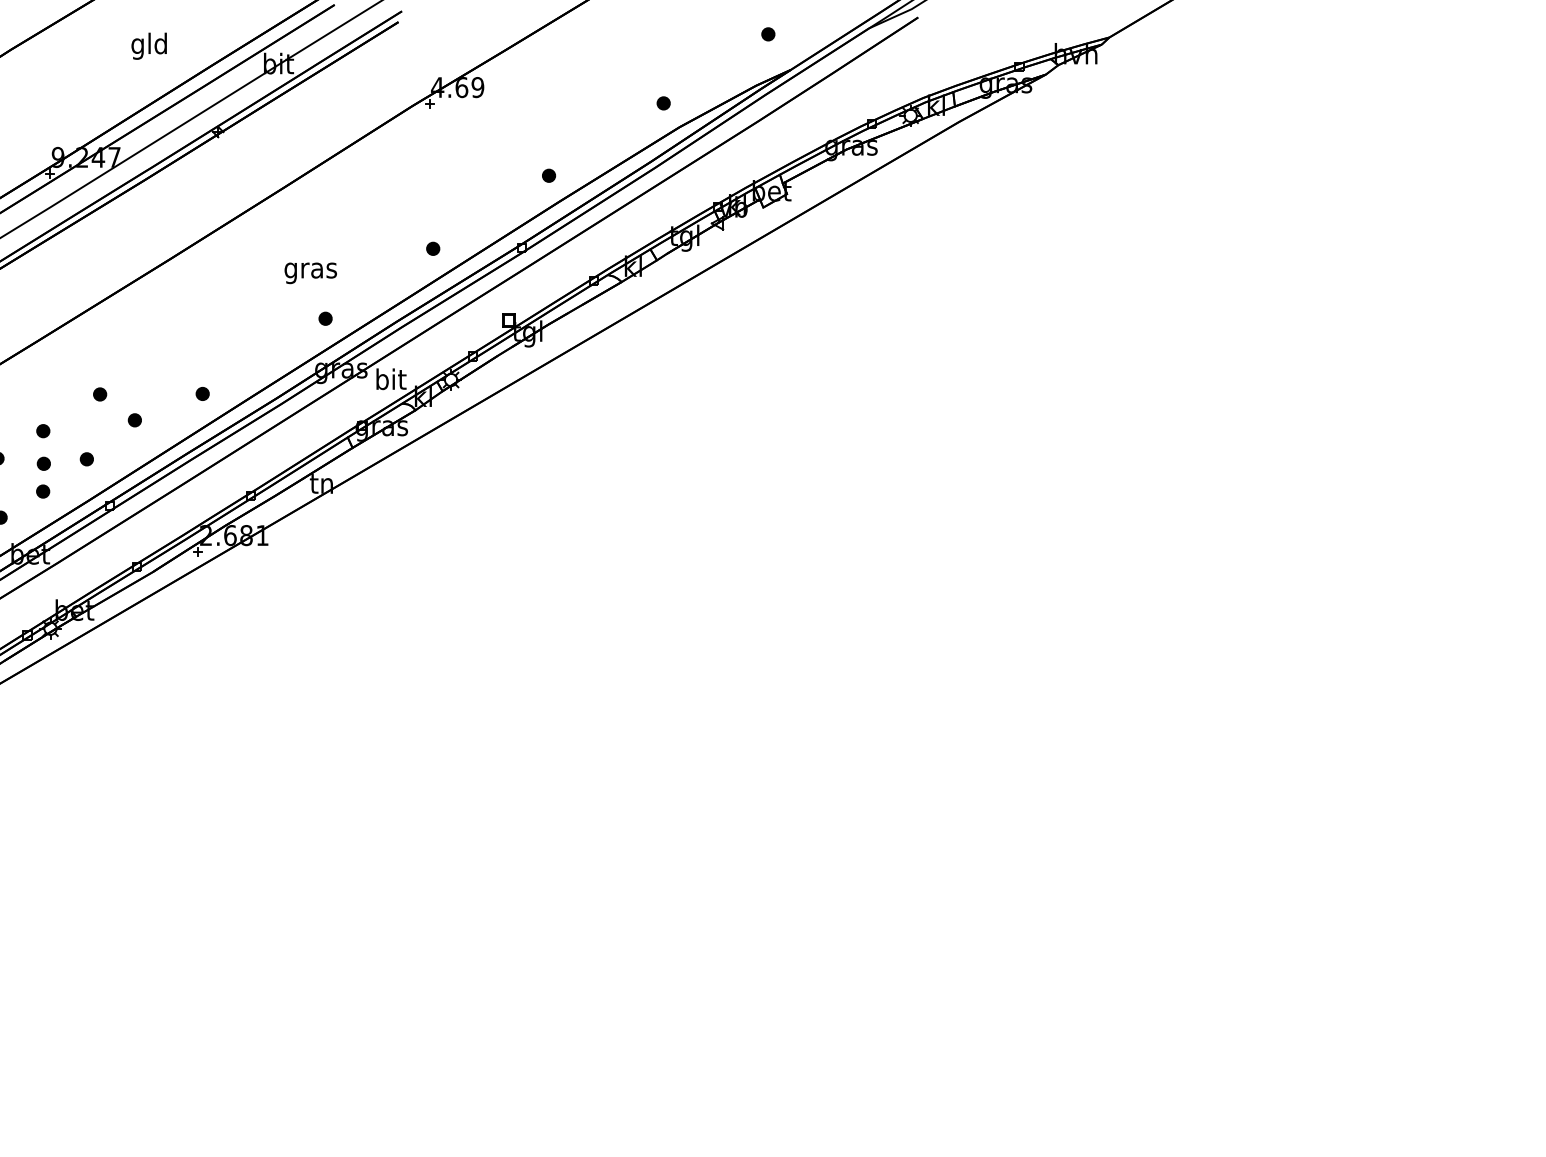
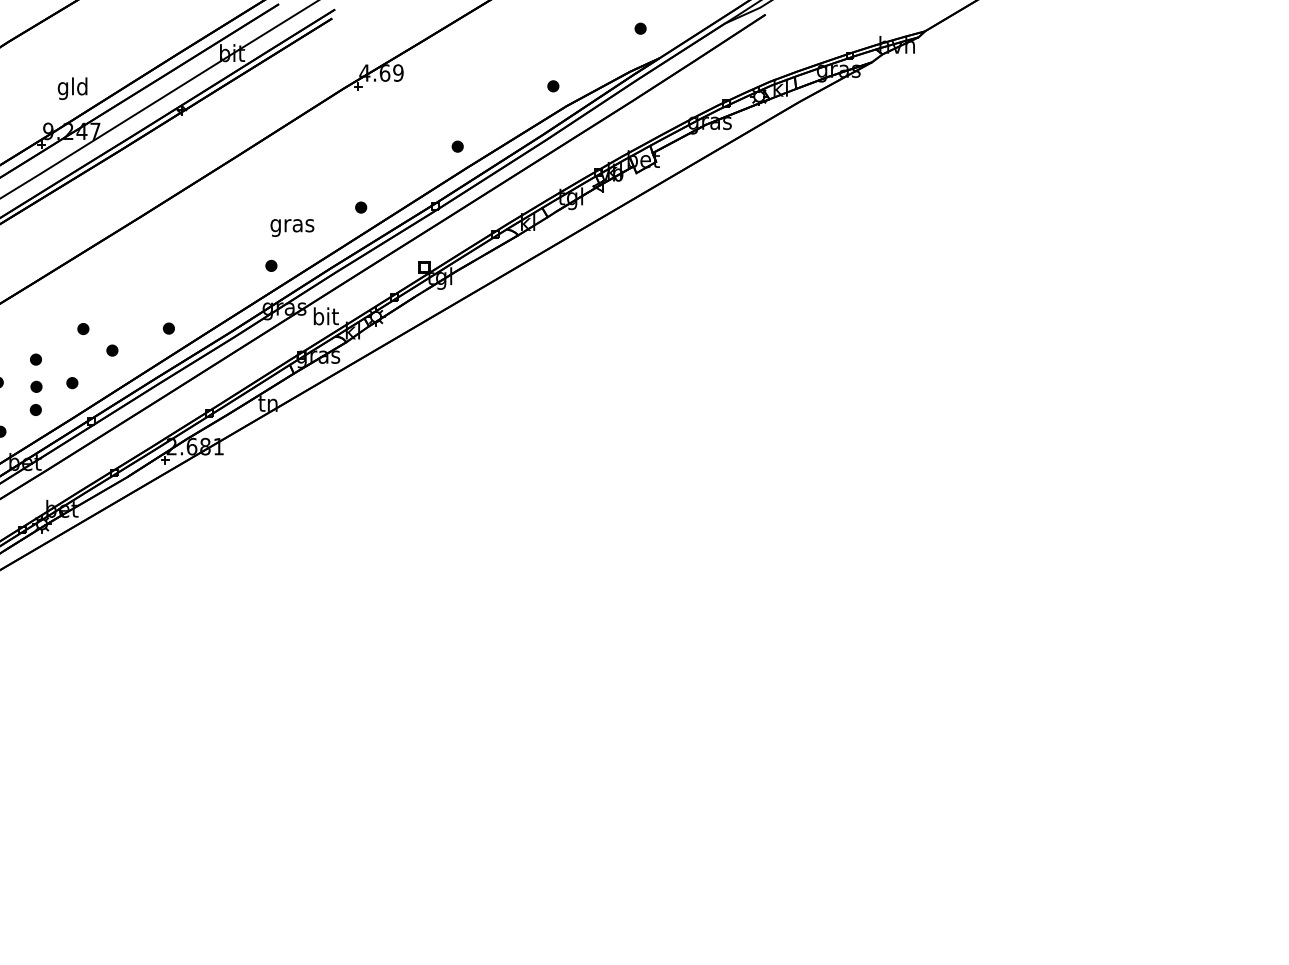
text: (148, 45) -> (72, 88), moved
text: (310, 273) -> (292, 228), moved

